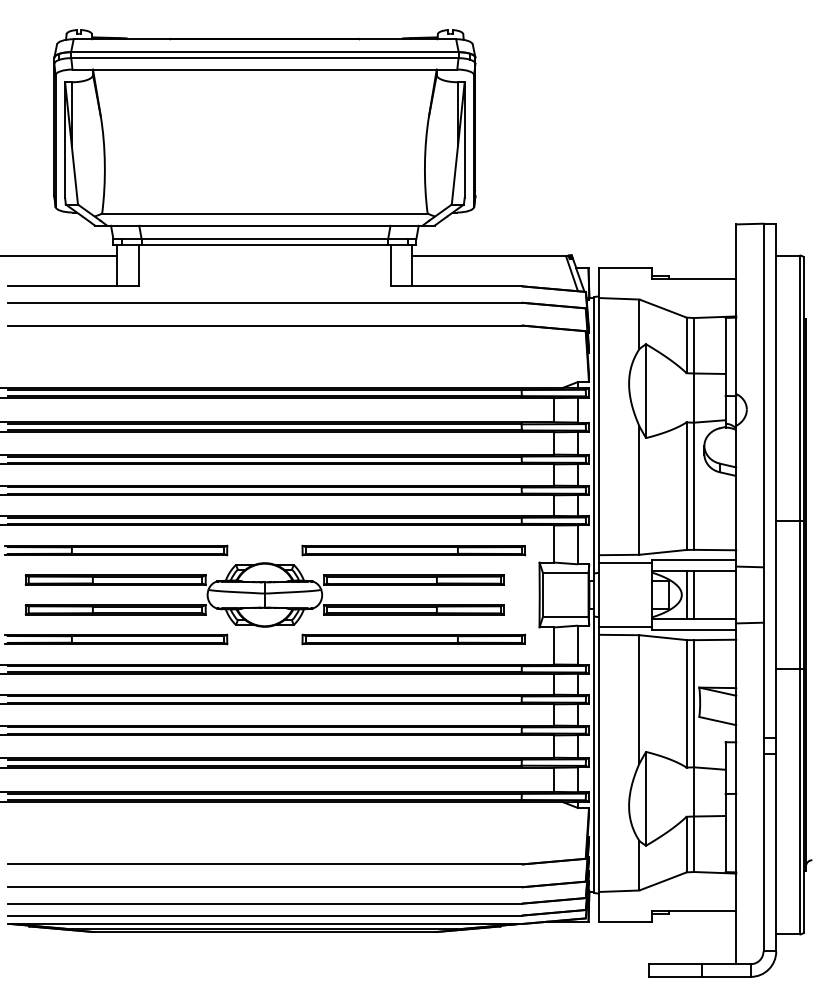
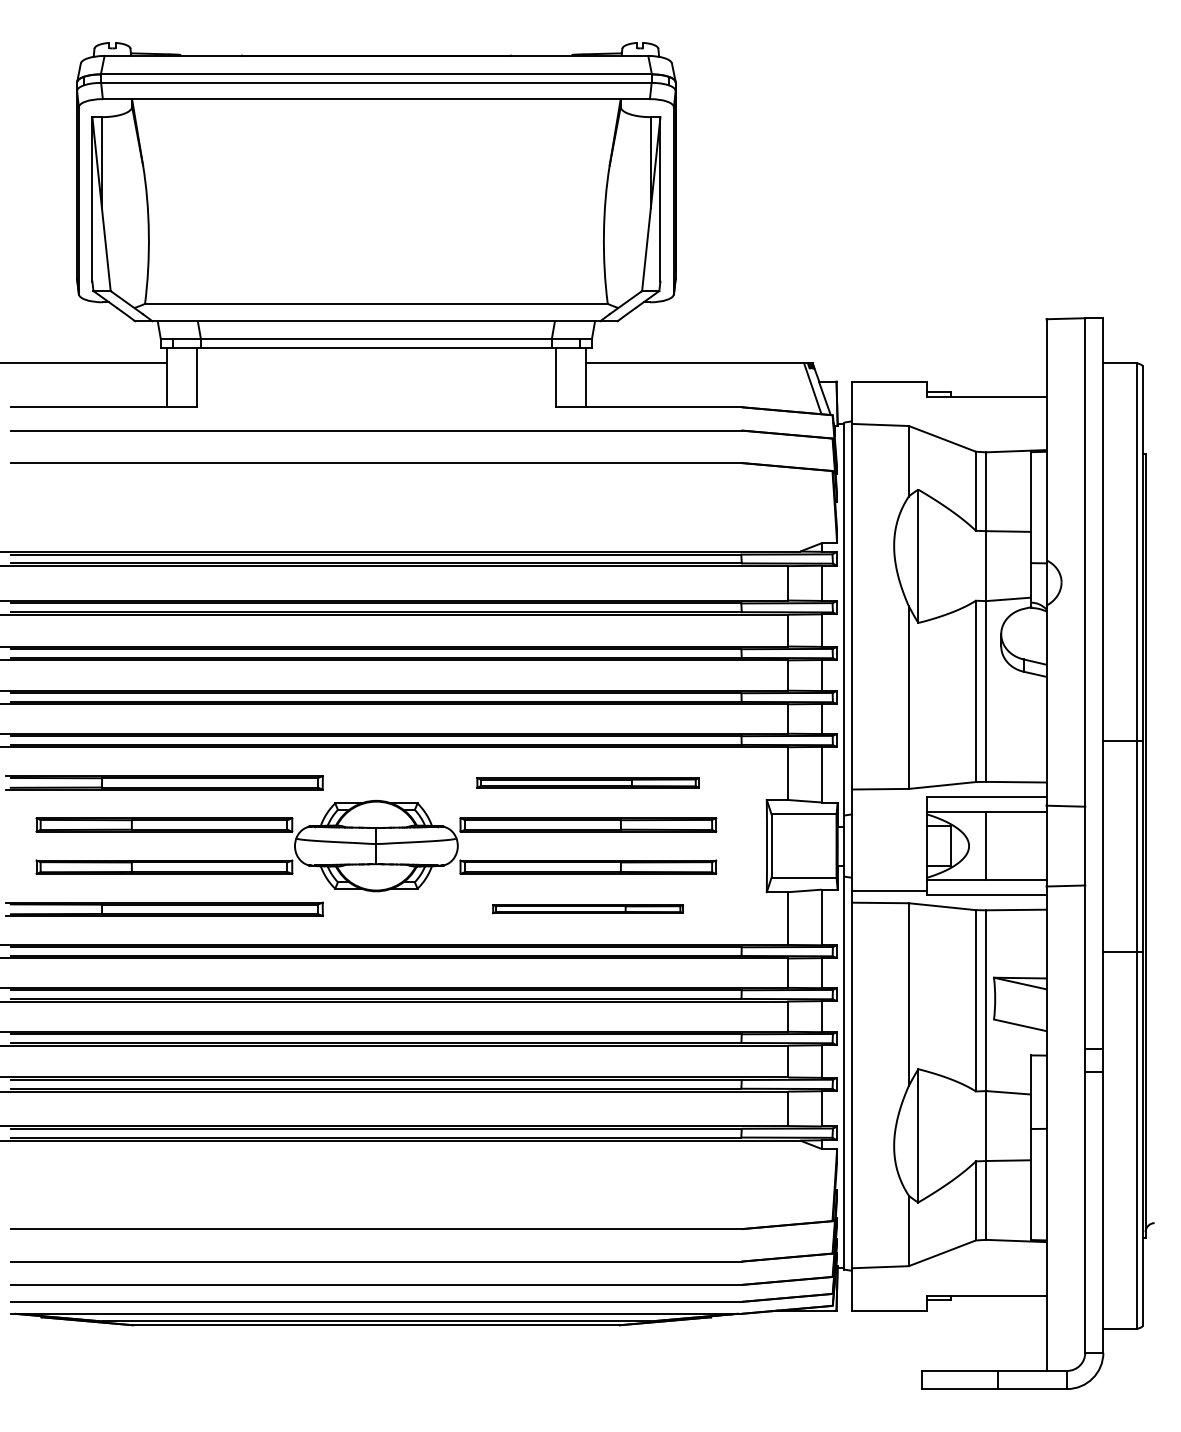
part: (413, 550) -> (587, 782), size x0.7
line: (625, 562) -> (889, 800), removed
line: (686, 594) -> (975, 845), removed
part: (413, 638) -> (587, 908), size x0.6

